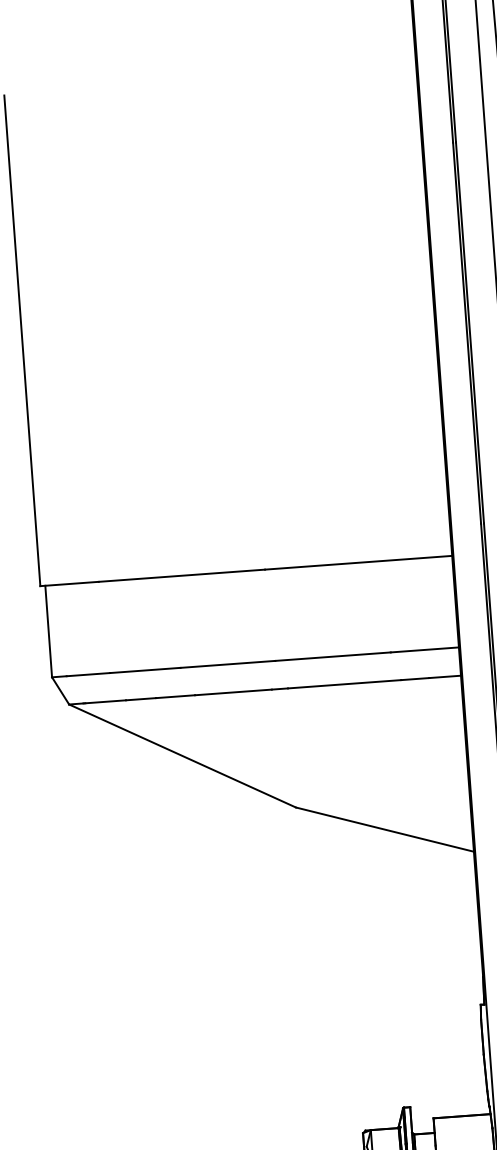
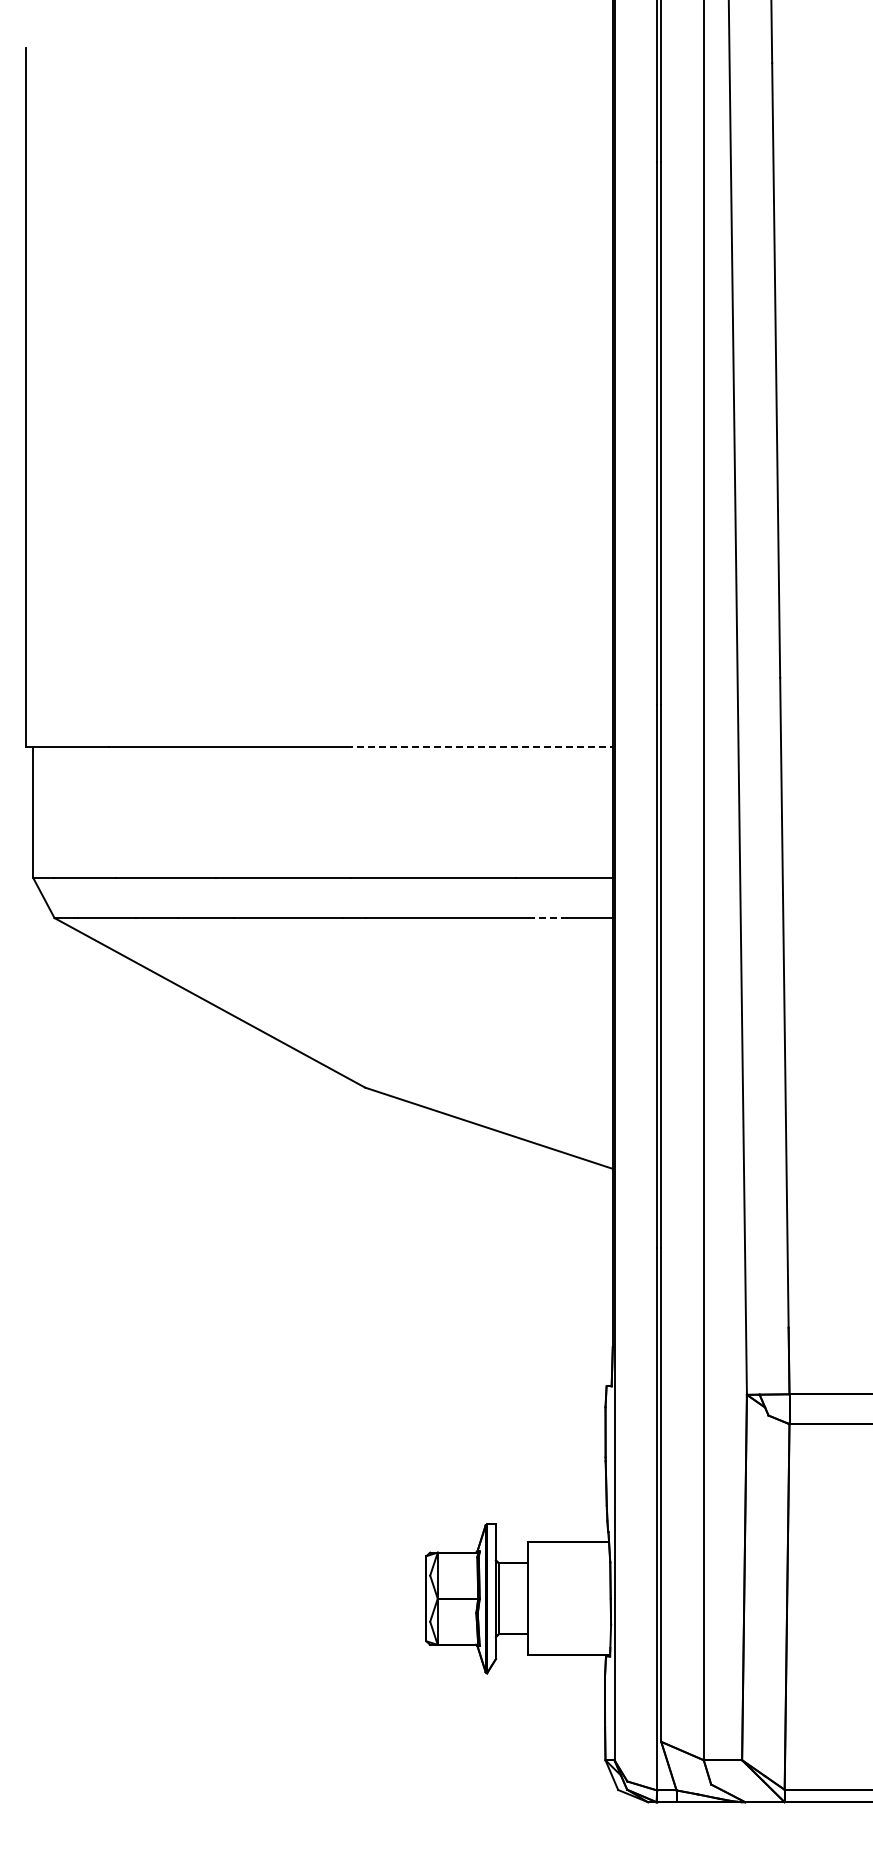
line: (358, 562) -> (479, 747), solid -> dashed
line: (415, 679) -> (547, 918), solid -> dashed

